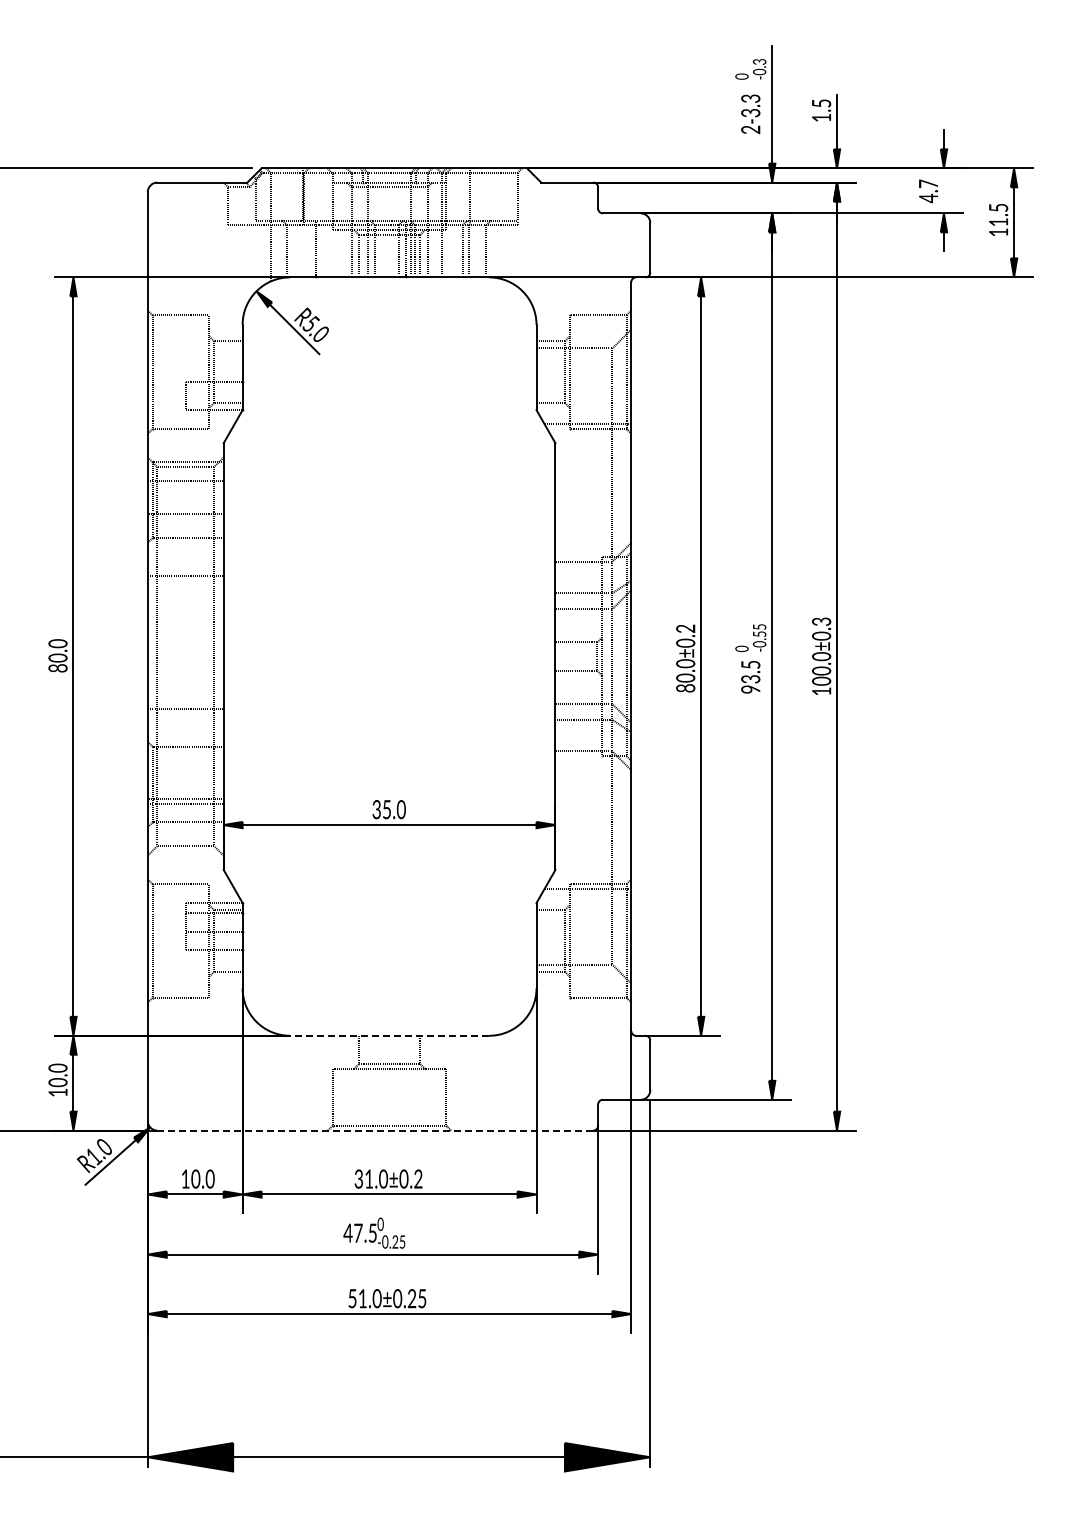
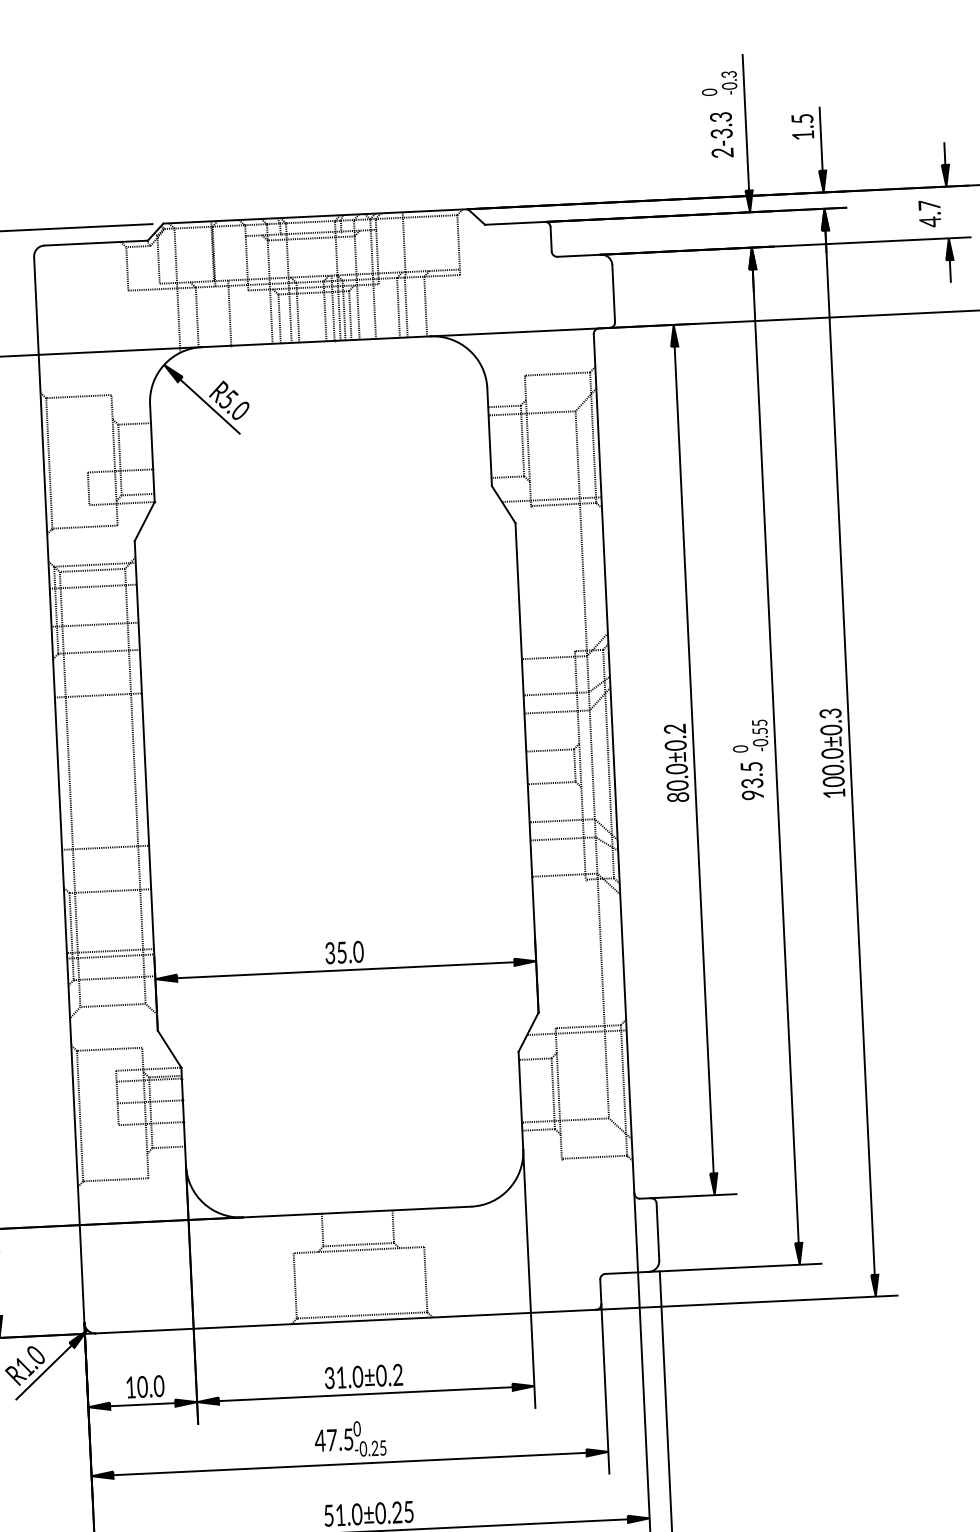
line: (389, 1035) -> (357, 1211), dashed -> solid
line: (374, 1130) -> (344, 1321), dashed -> solid

